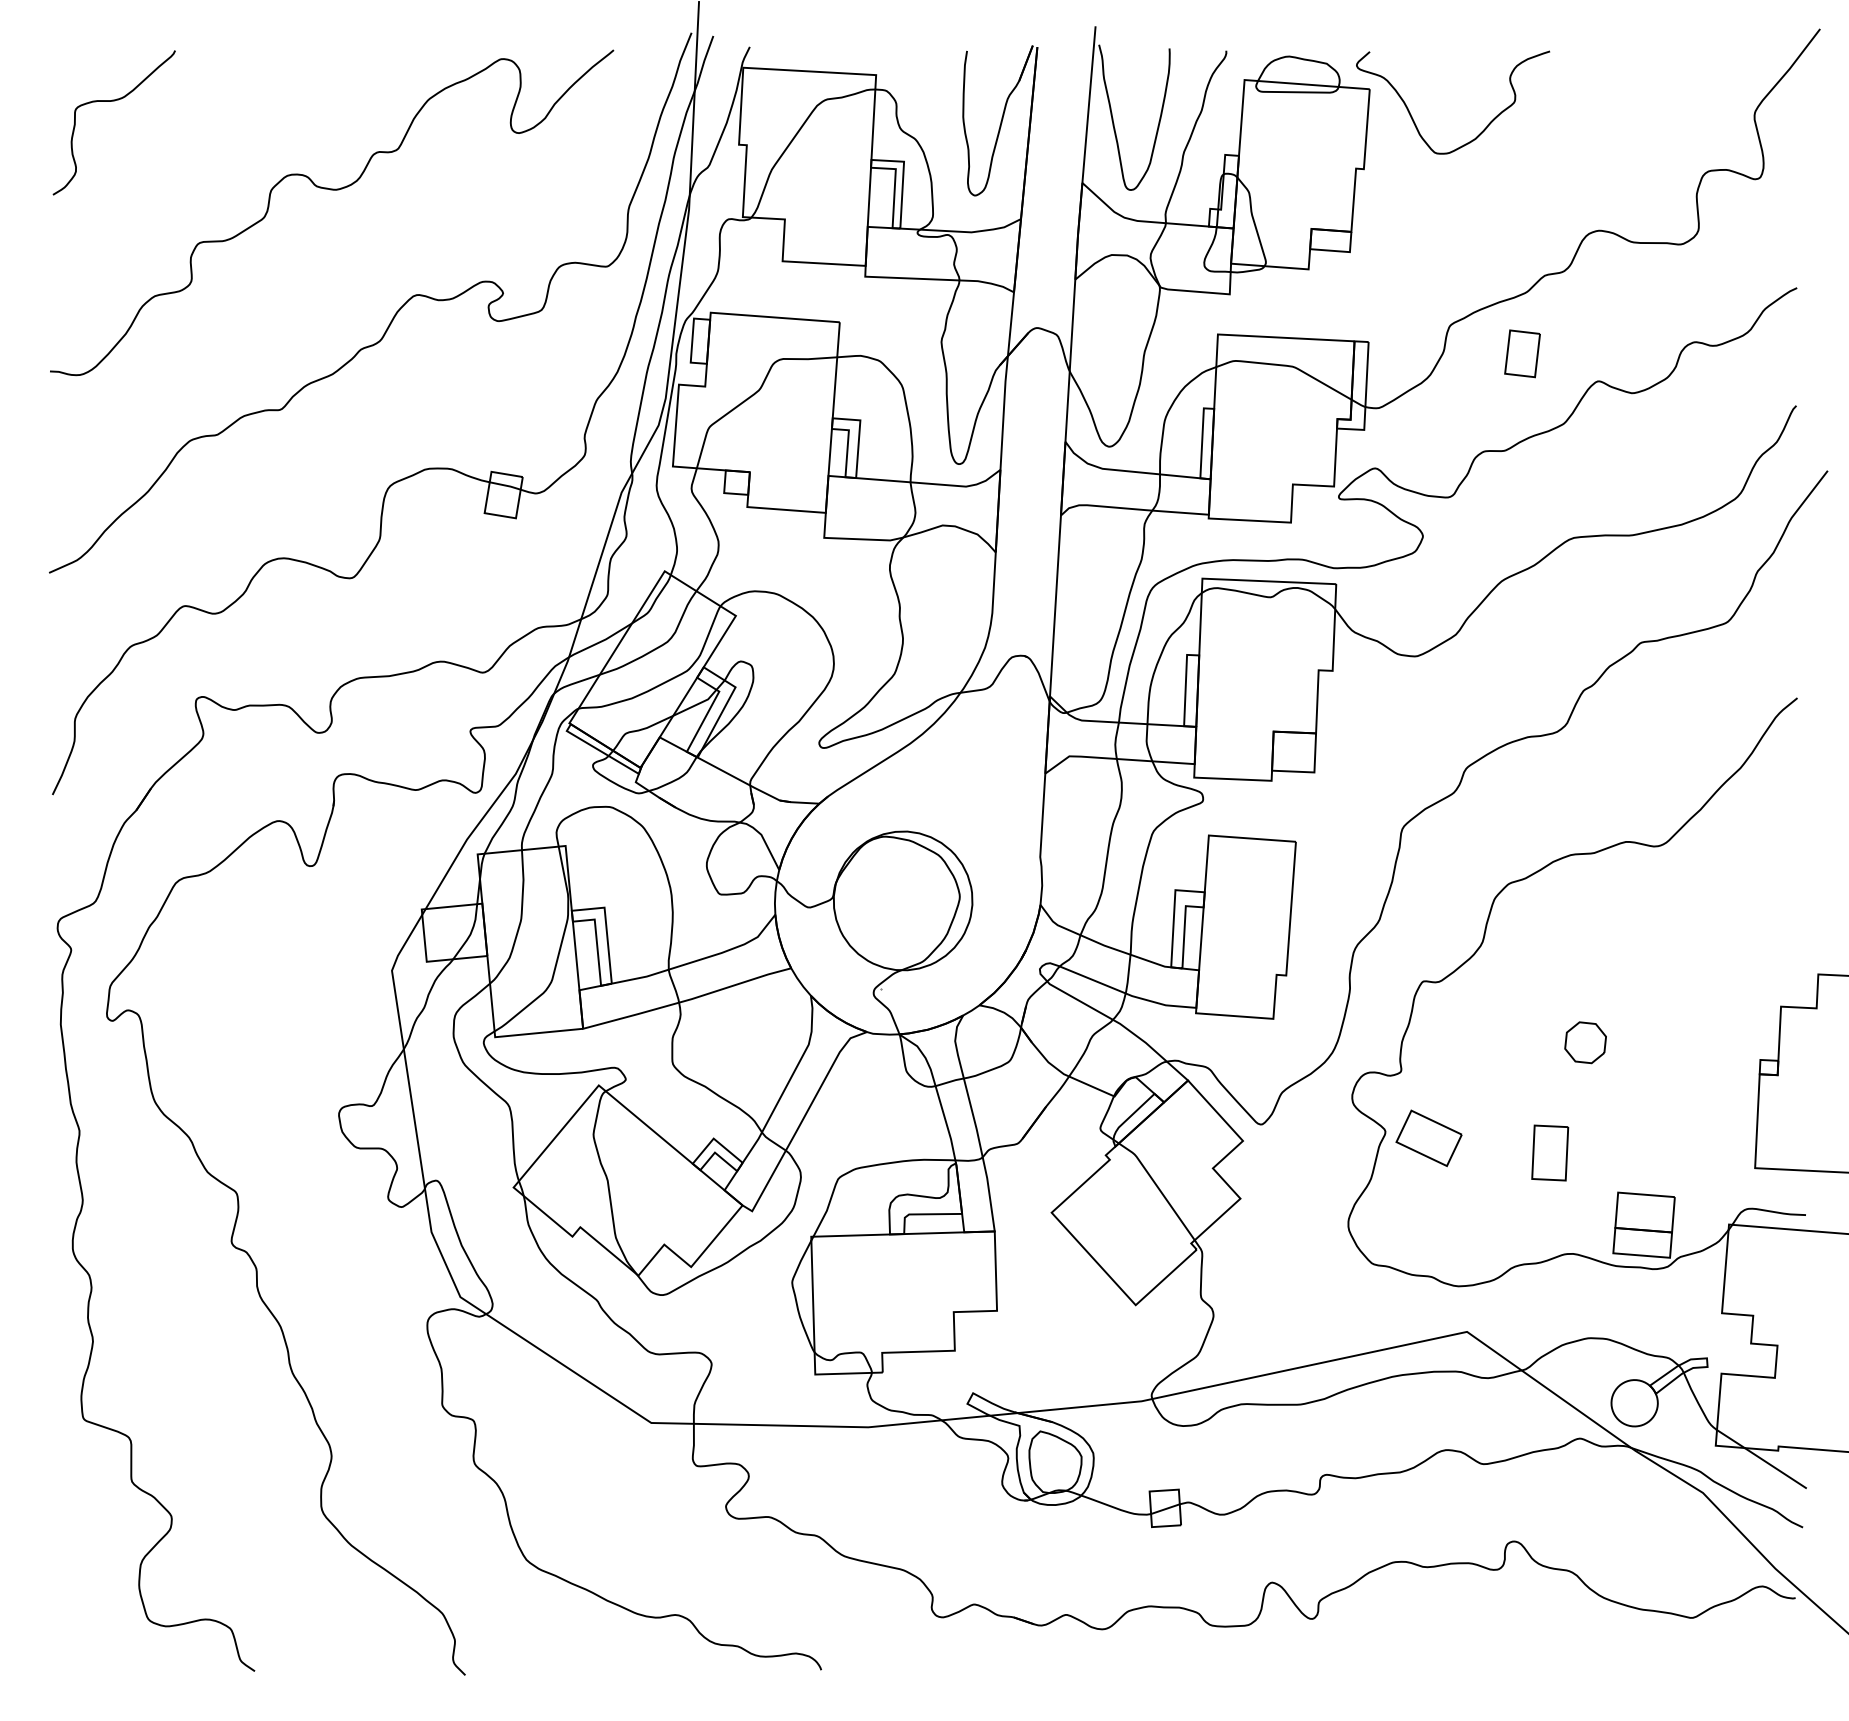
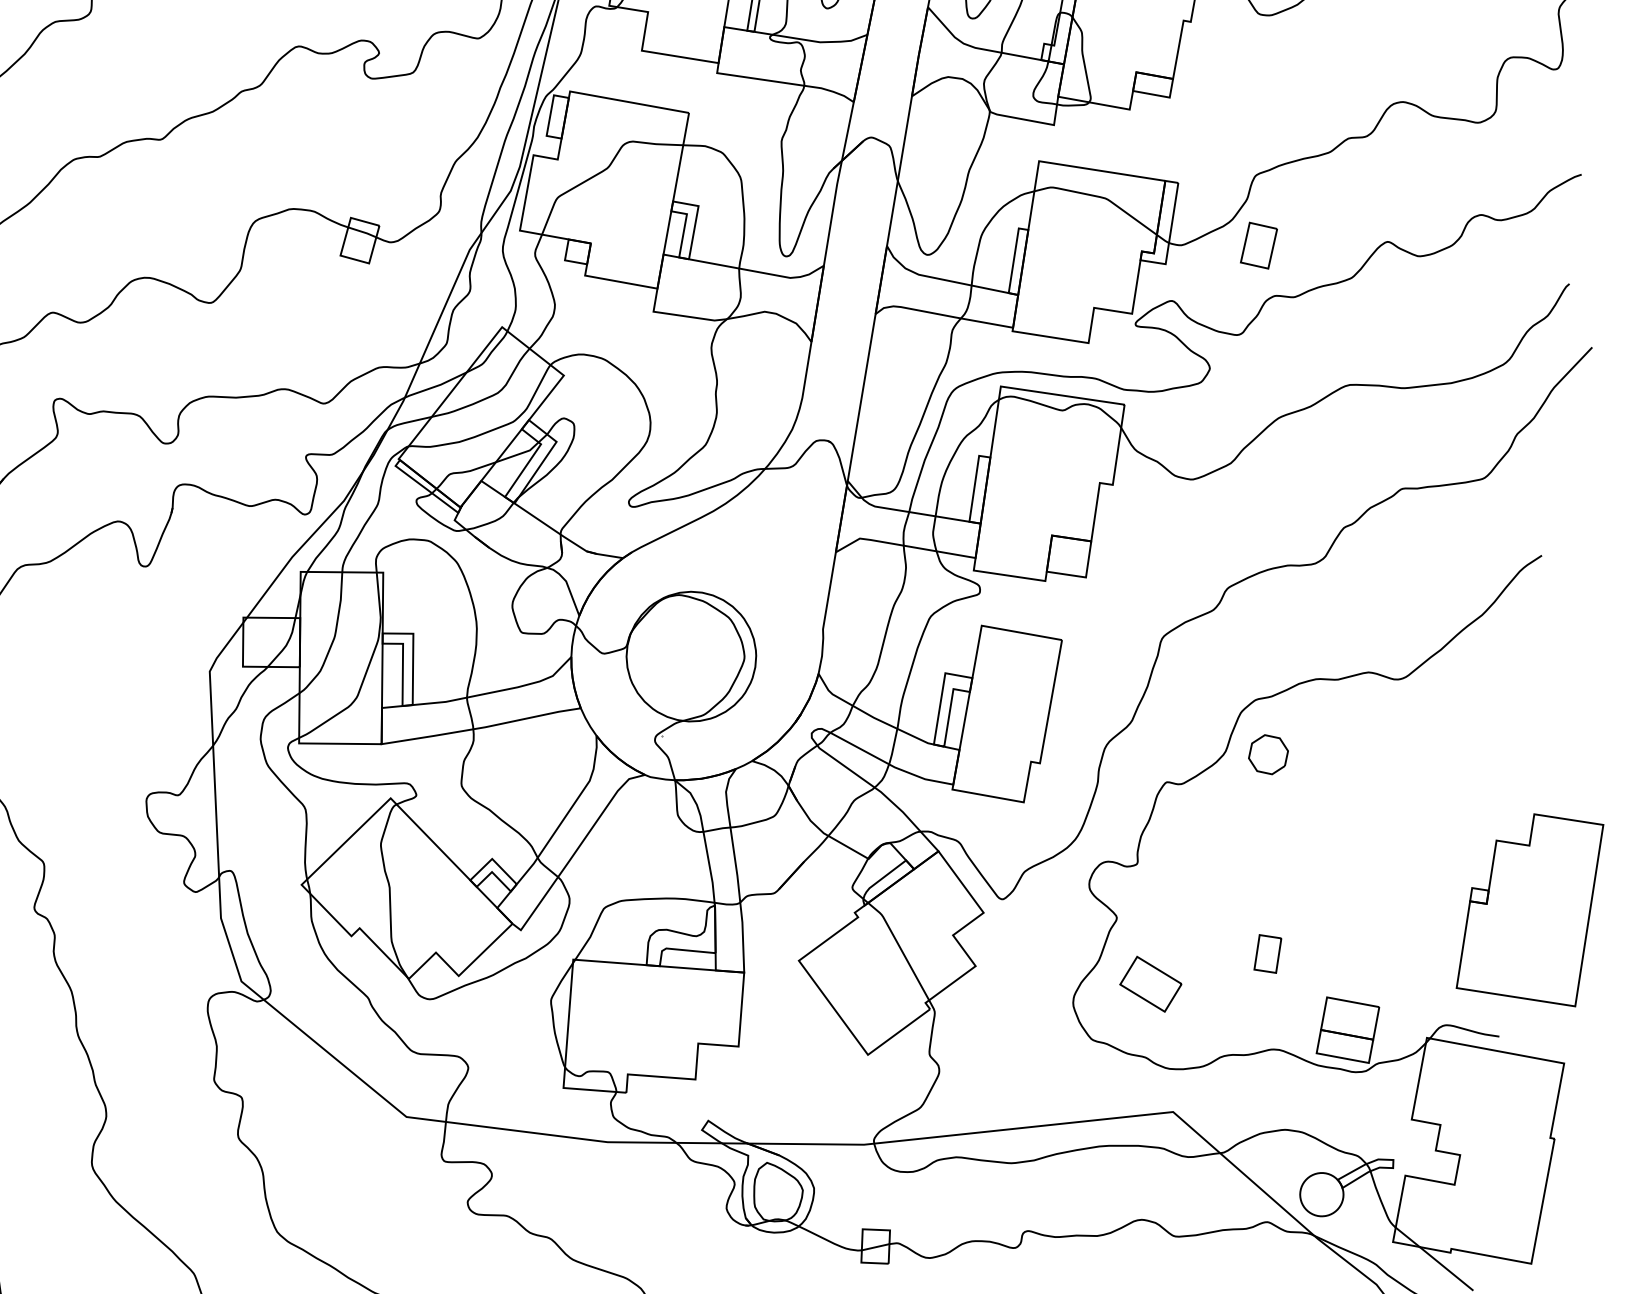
part: (1522, 353) -> (1259, 245), moved
part: (1585, 1042) -> (1268, 754), moved
part: (1428, 1138) -> (1150, 984), moved
part: (1550, 1152) -> (1268, 953), size x0.7

